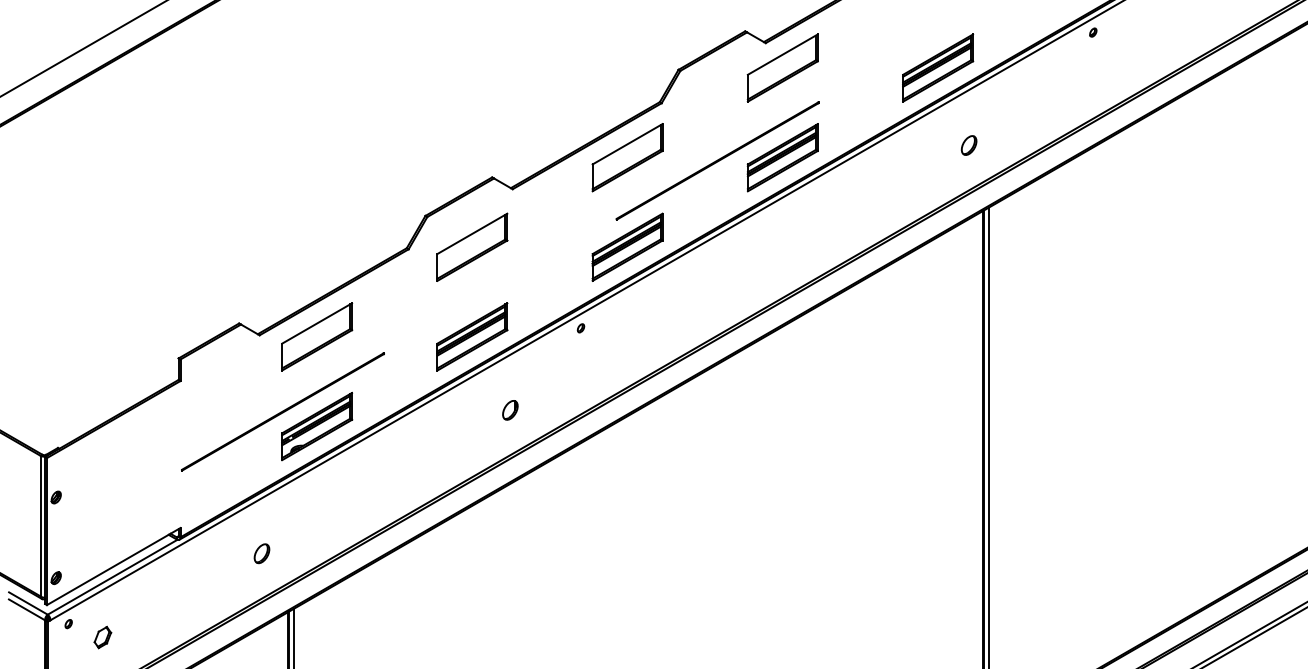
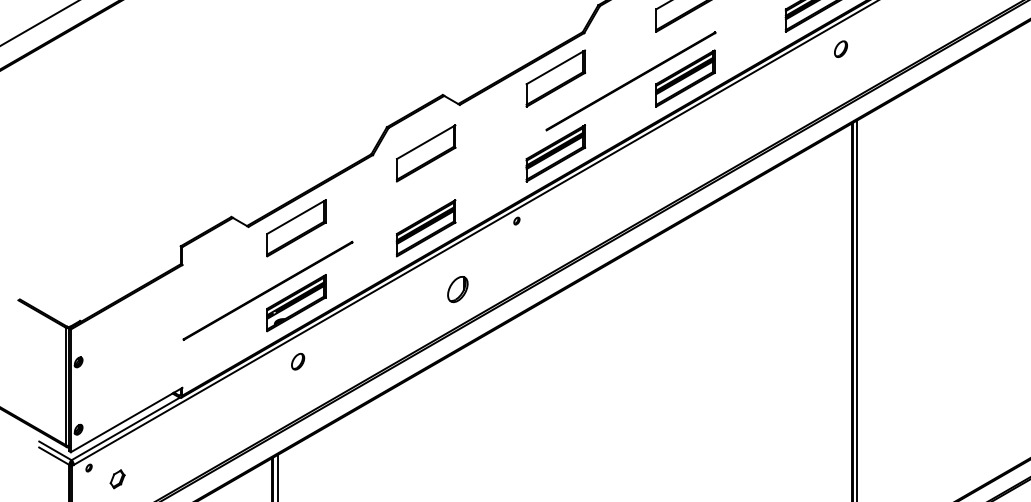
part: (968, 145) -> (840, 49), moved
part: (510, 410) -> (458, 289), size x1.6
part: (261, 553) -> (297, 361), moved

